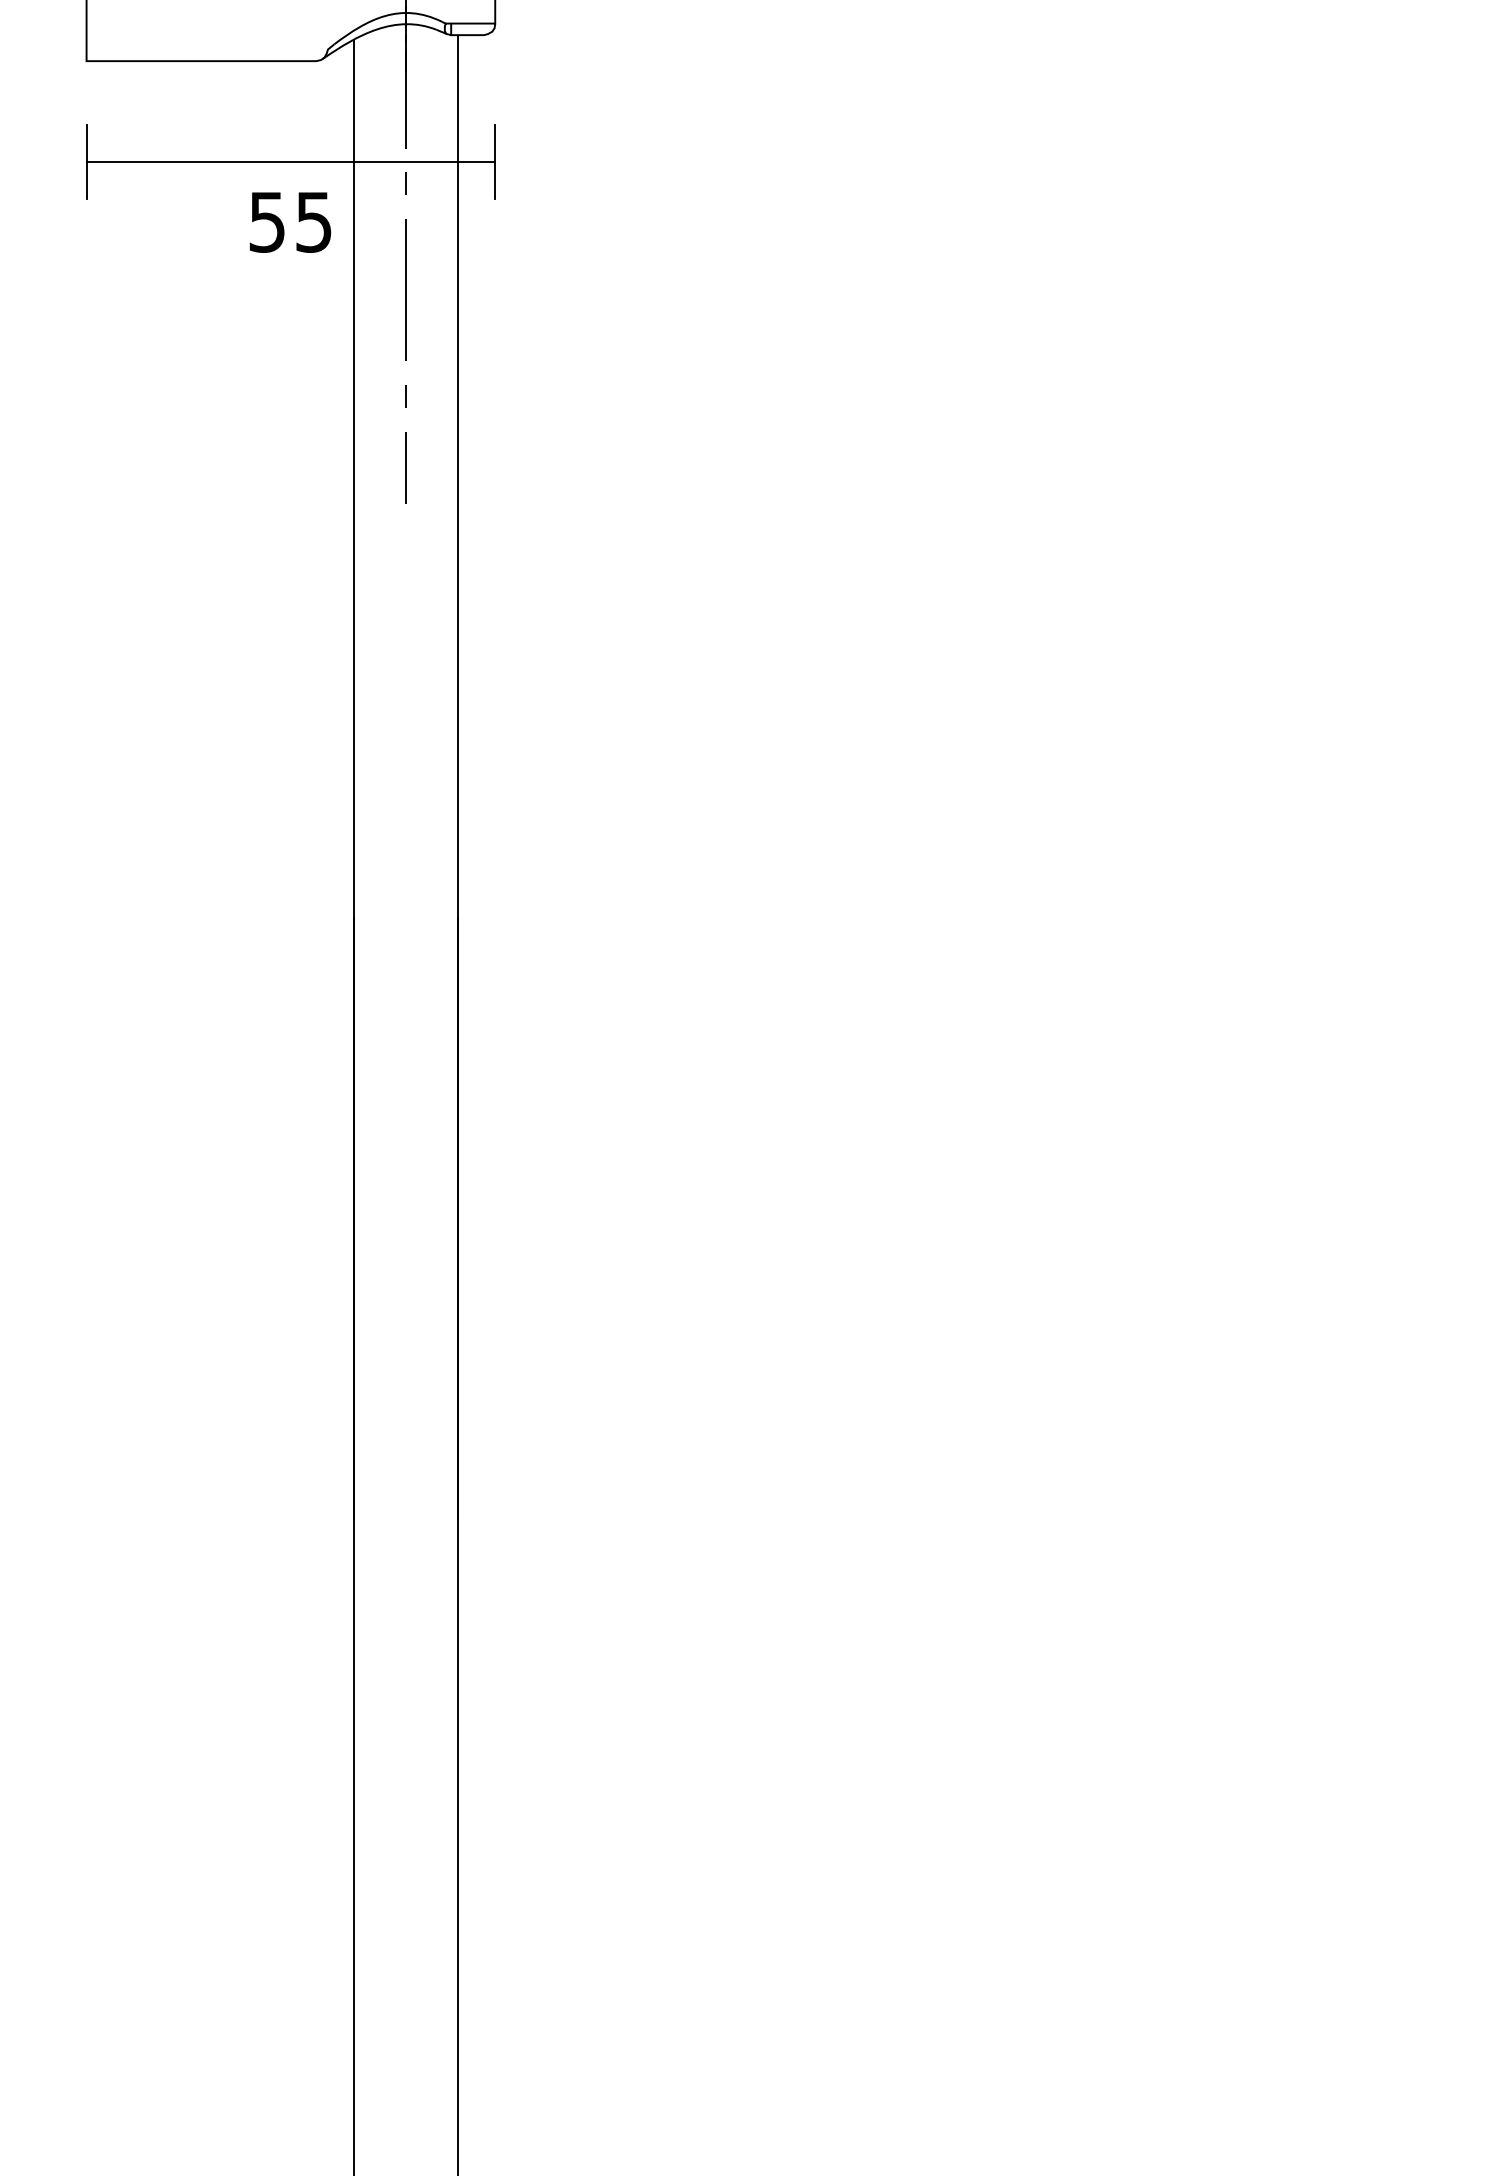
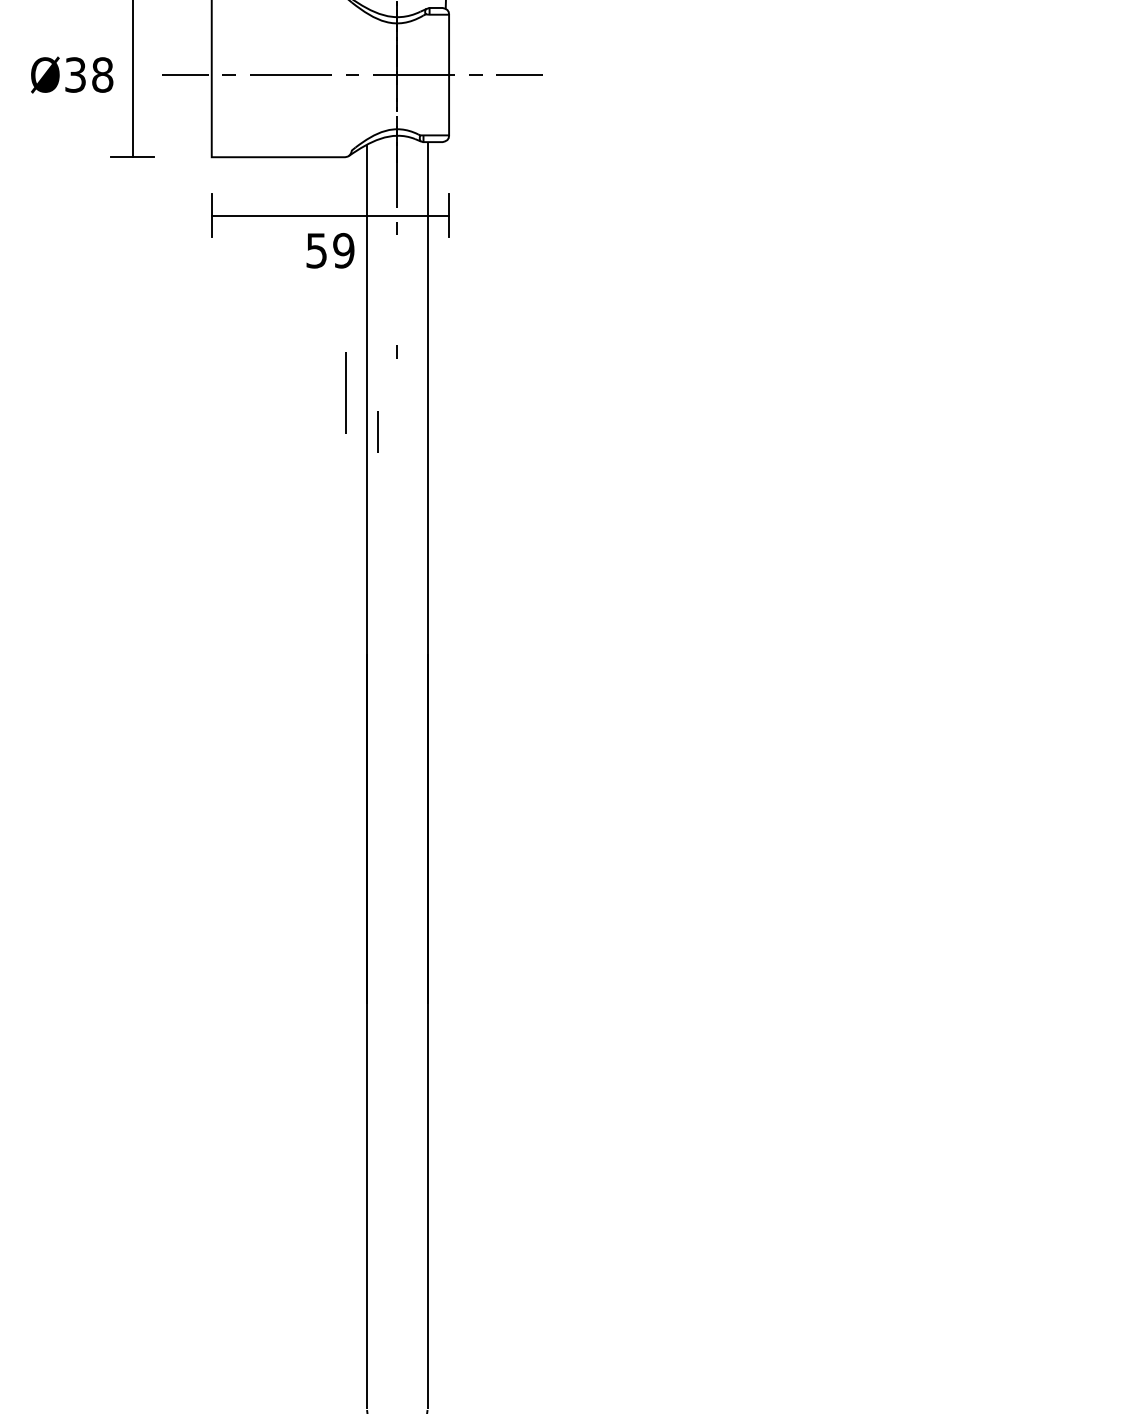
text: (313, 221) -> (343, 250), 55 -> 59
line: (404, 288) -> (345, 392), moved
line: (404, 466) -> (377, 431), moved

